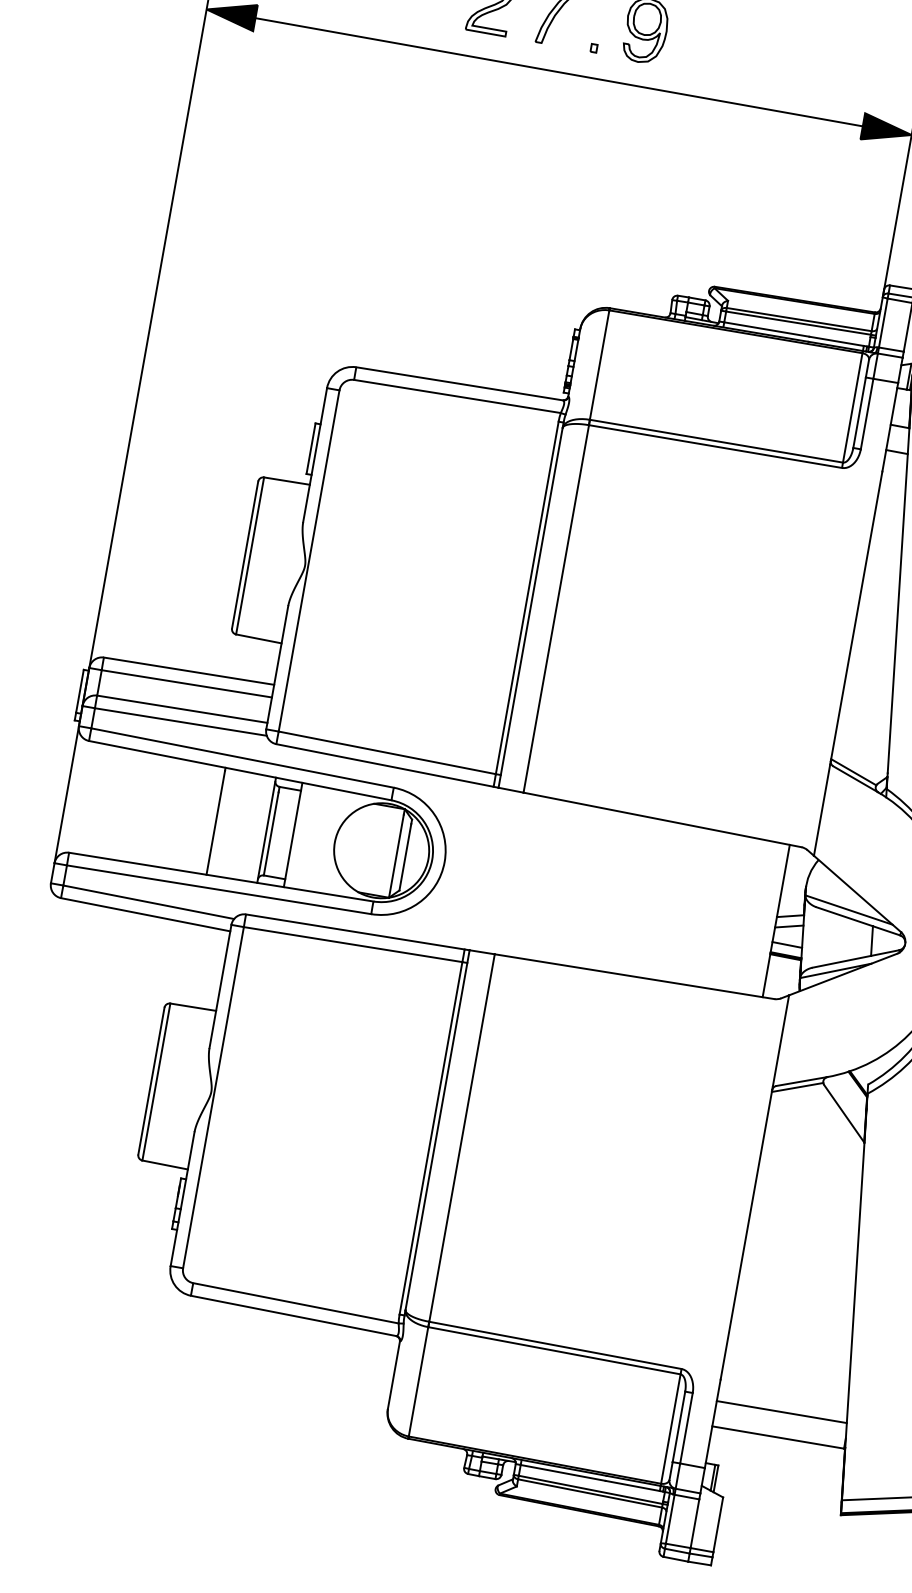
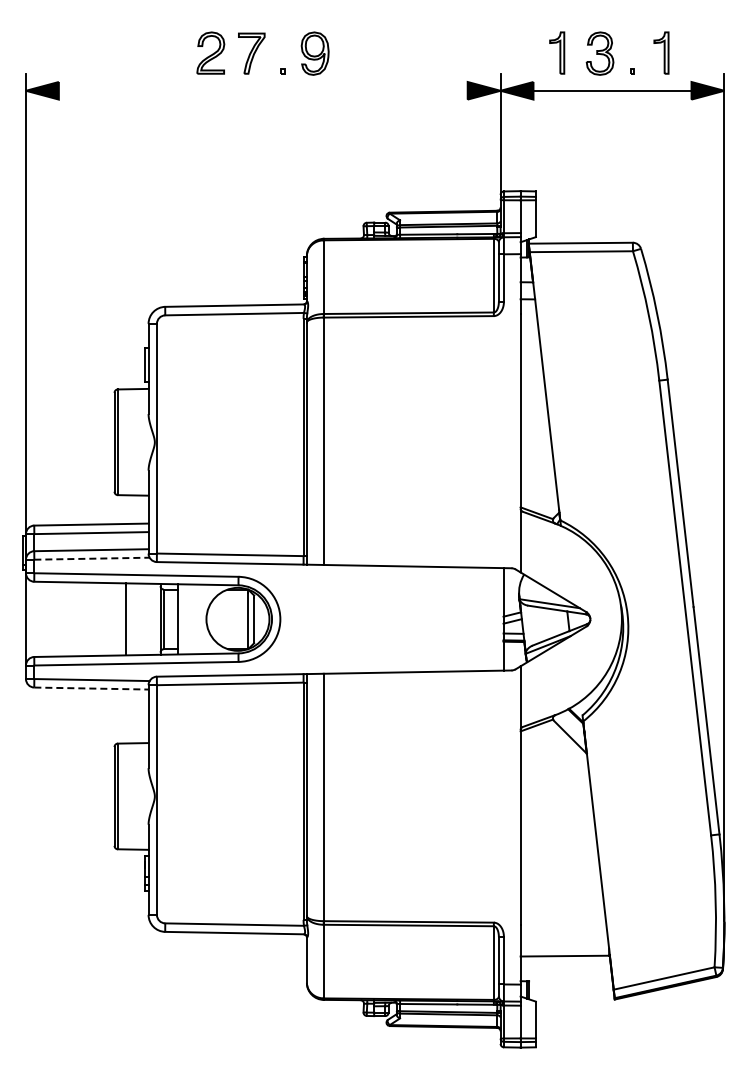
line: (558, 71) -> (262, 90), removed
line: (181, 721) -> (92, 558), solid -> dashed
line: (145, 914) -> (91, 688), solid -> dashed
line: (780, 1410) -> (563, 938), removed

